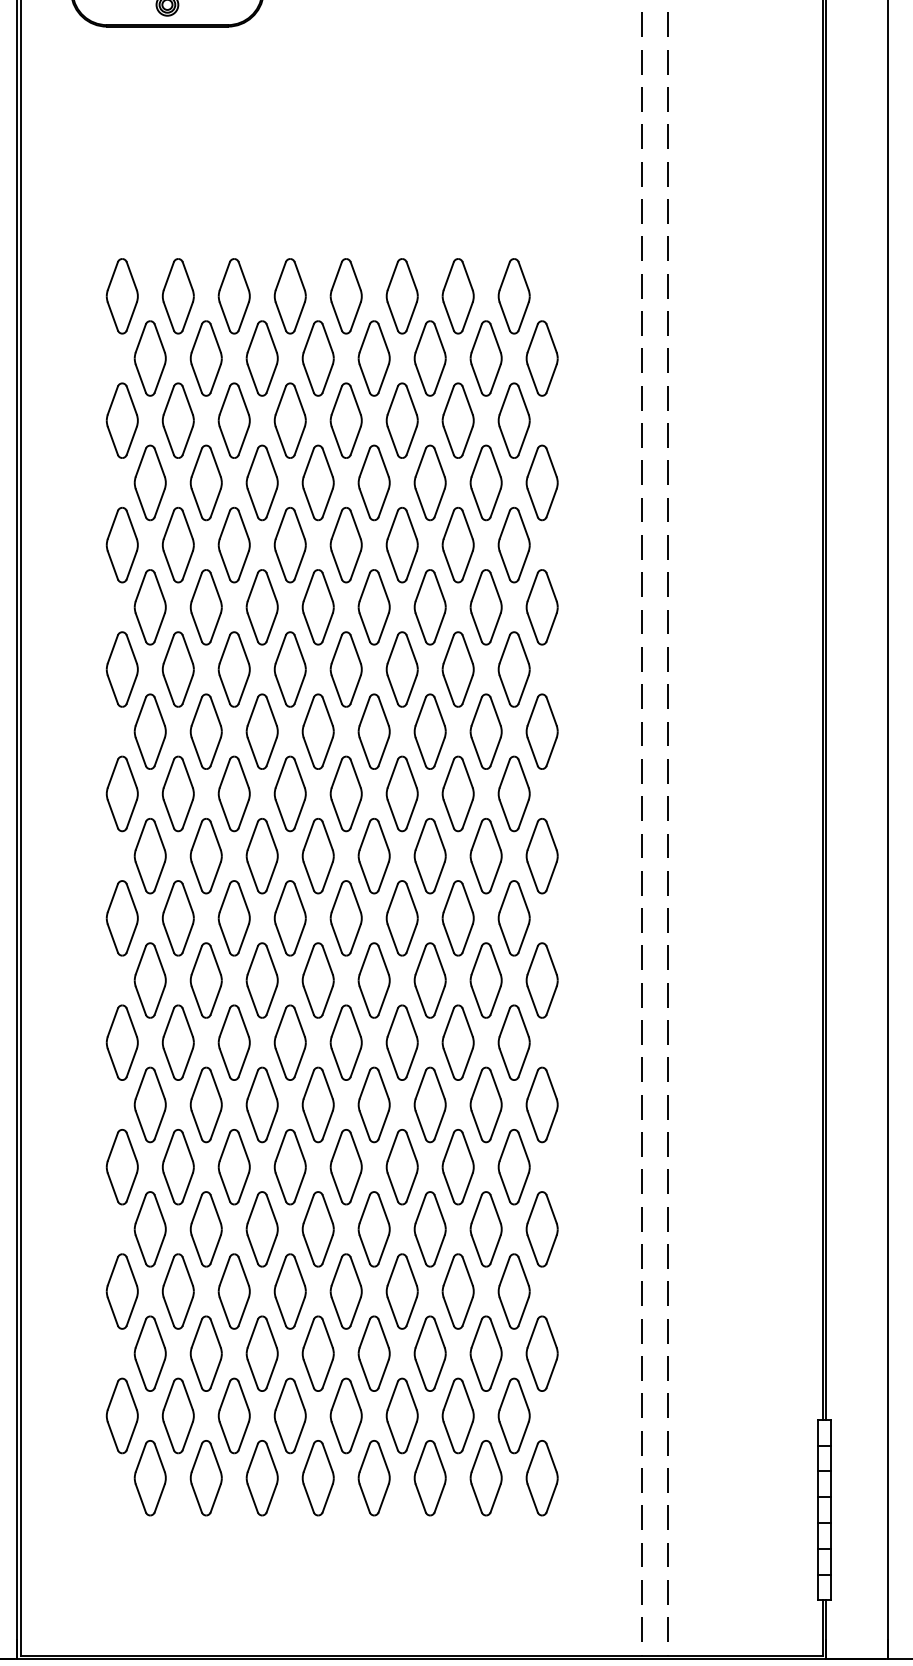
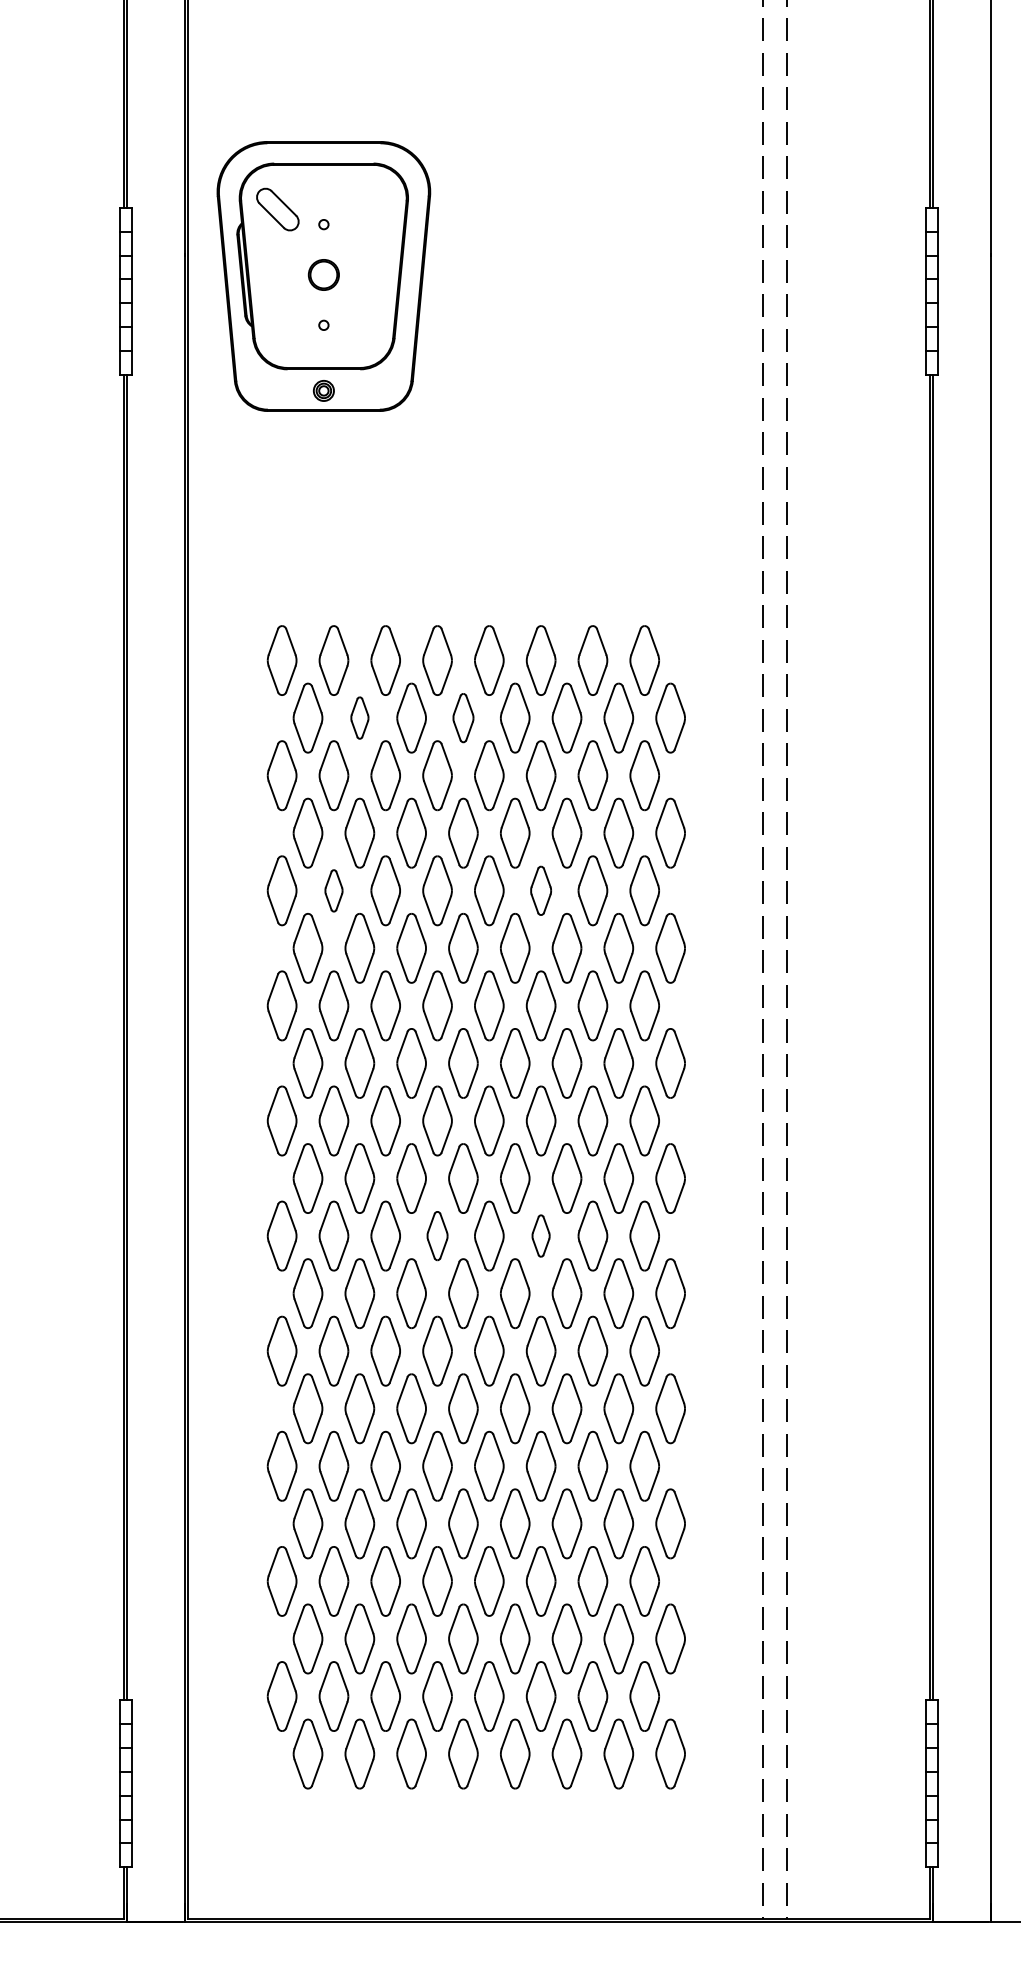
part: (205, 357) -> (359, 717), size x0.6
part: (318, 357) -> (463, 717), size x0.7
part: (177, 544) -> (333, 890), size x0.6
part: (401, 544) -> (540, 890), size x0.7
part: (290, 917) -> (437, 1235), size x0.7
part: (401, 917) -> (540, 1235), size x0.6

